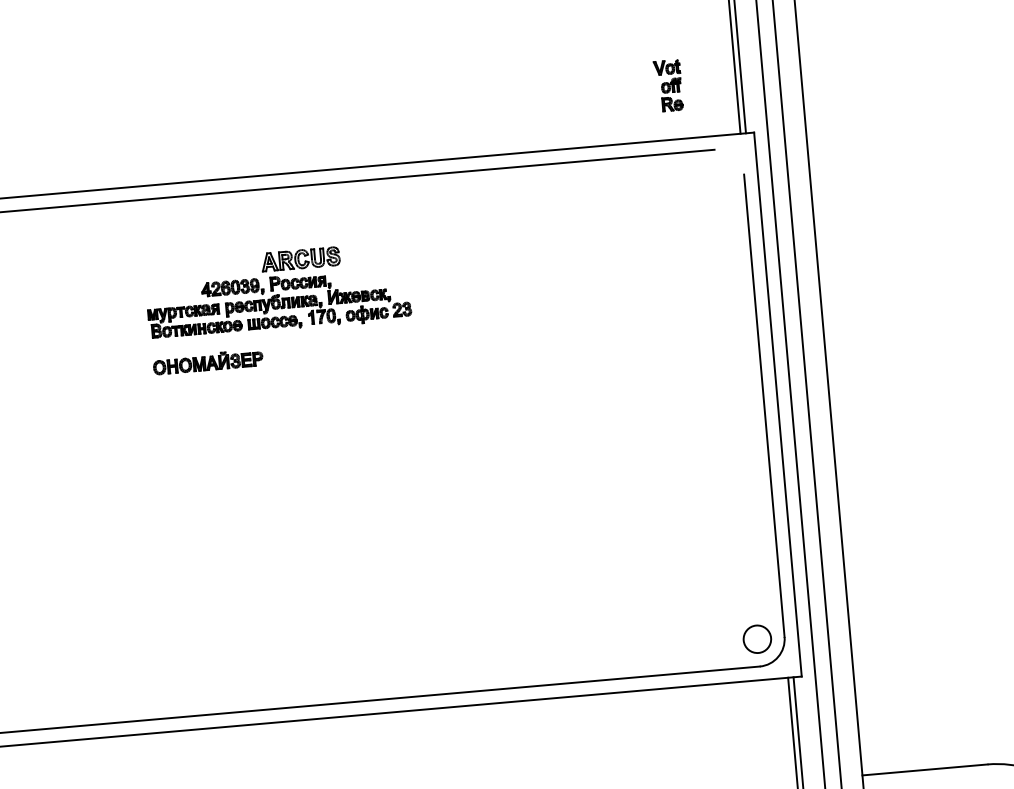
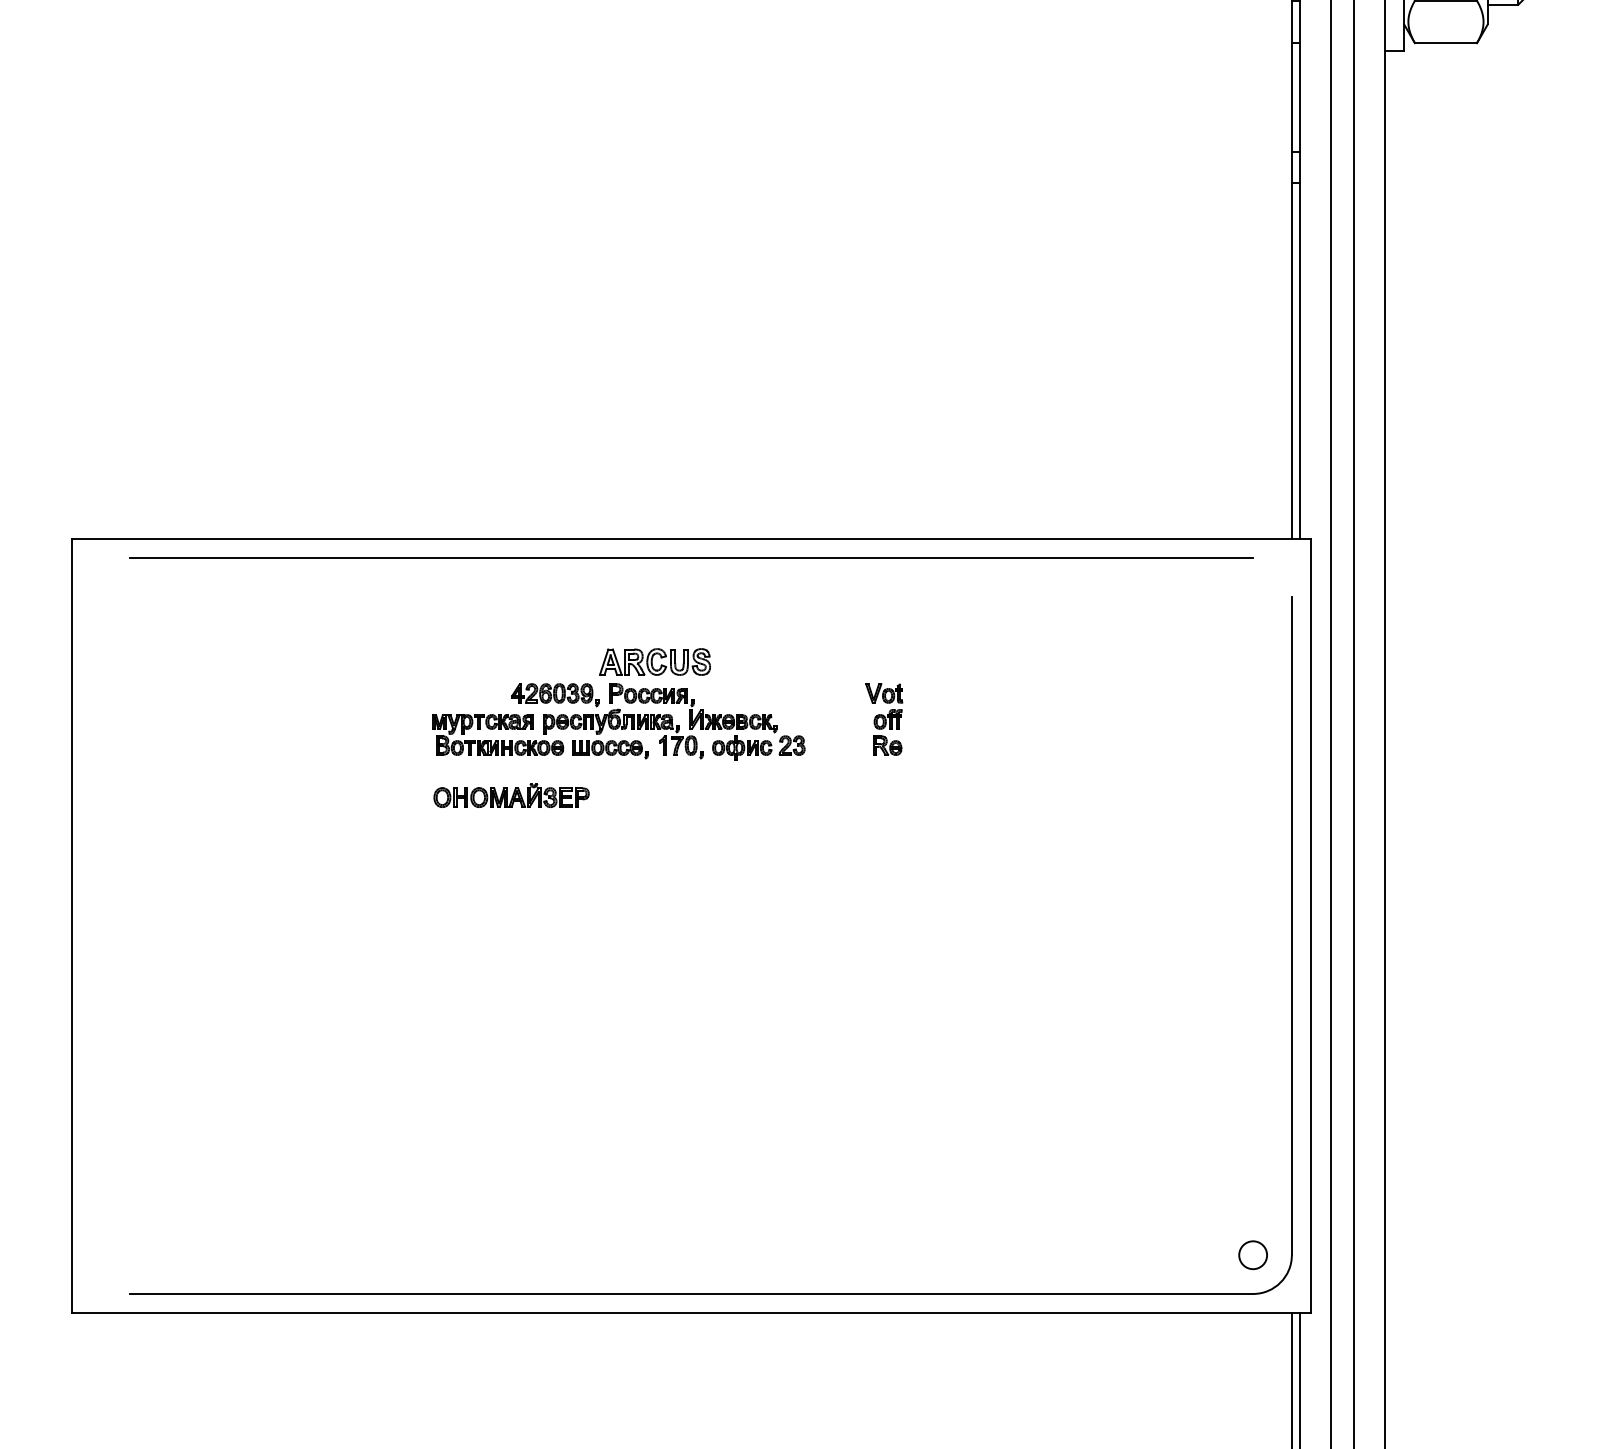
part: (668, 85) -> (884, 719), moved
circle: (756, 639) -> (1252, 1255), size x0.71

